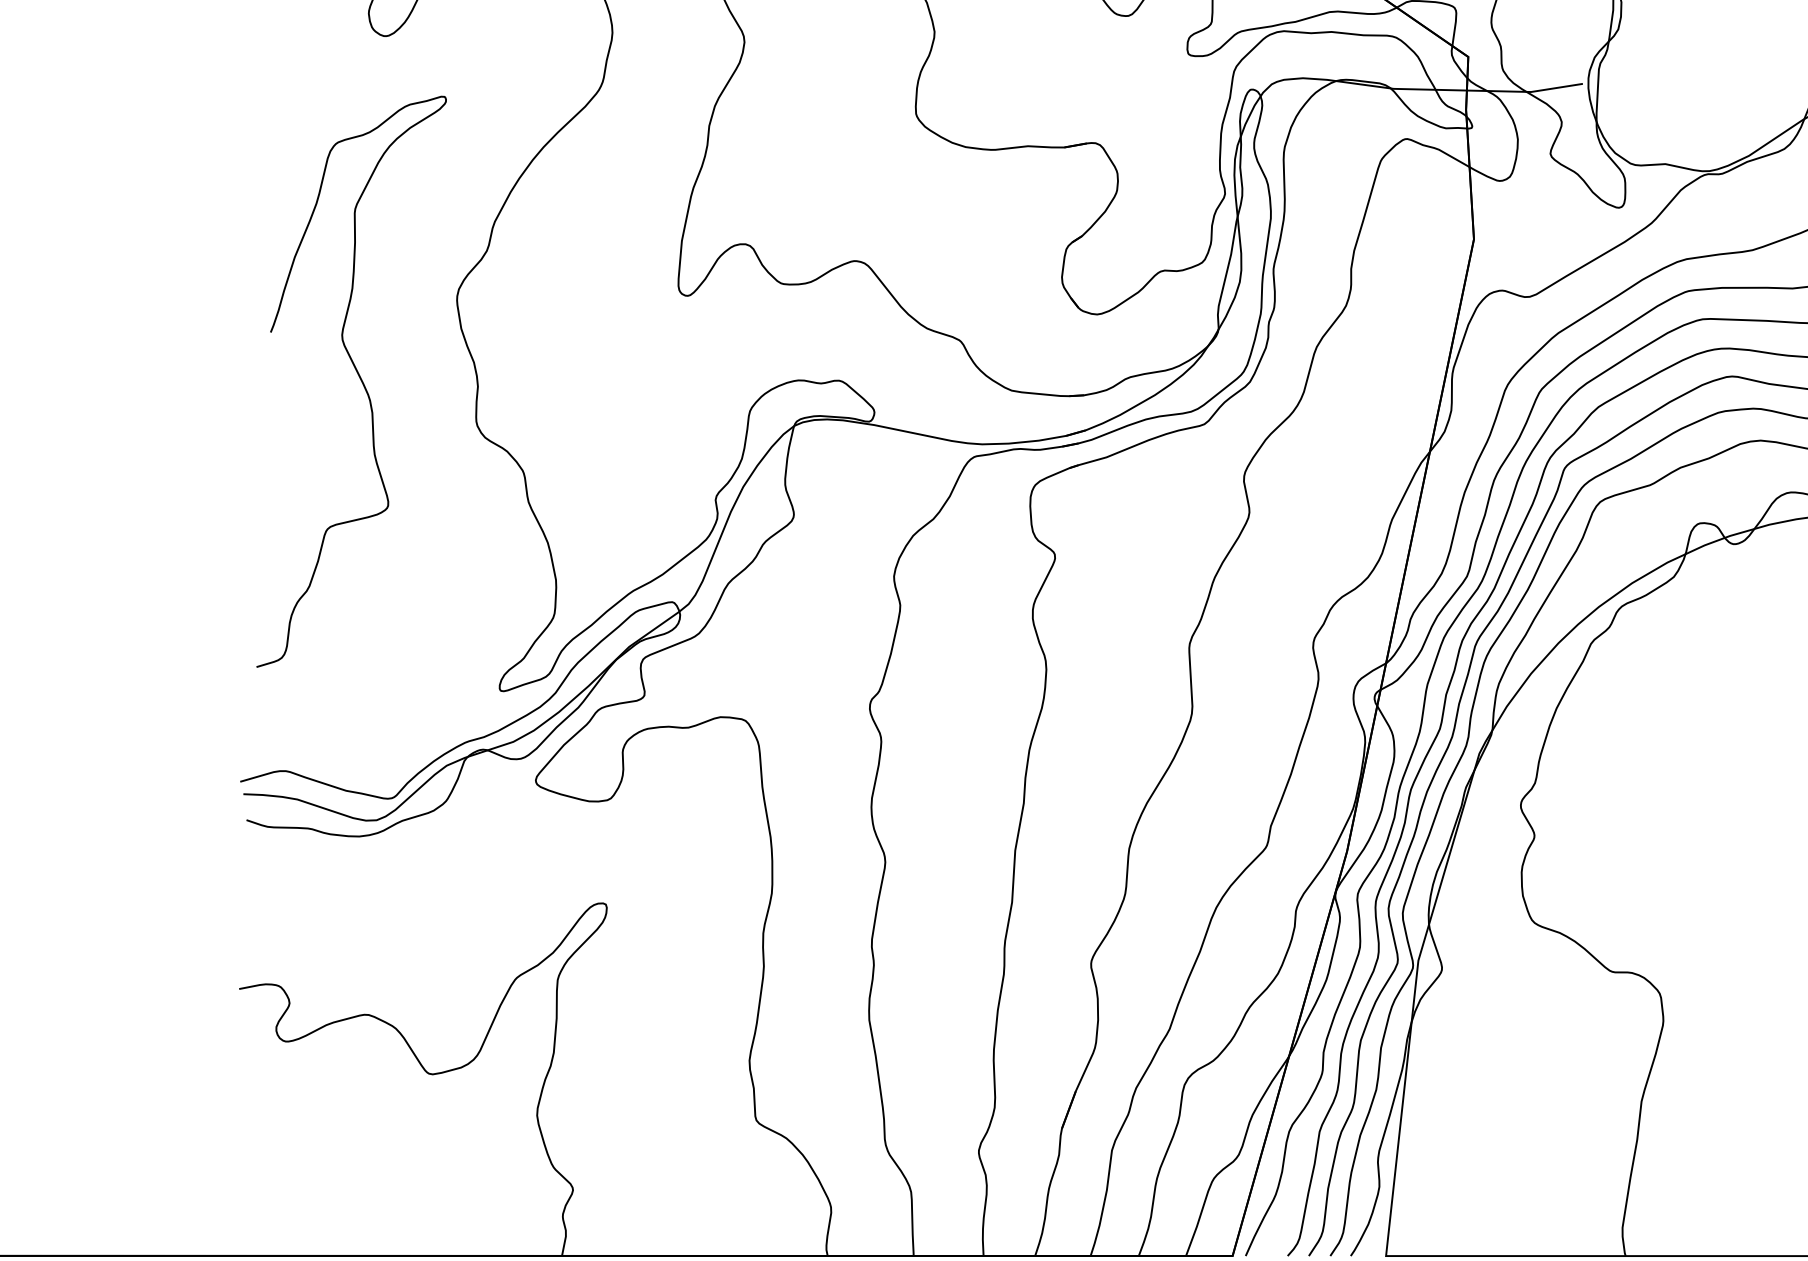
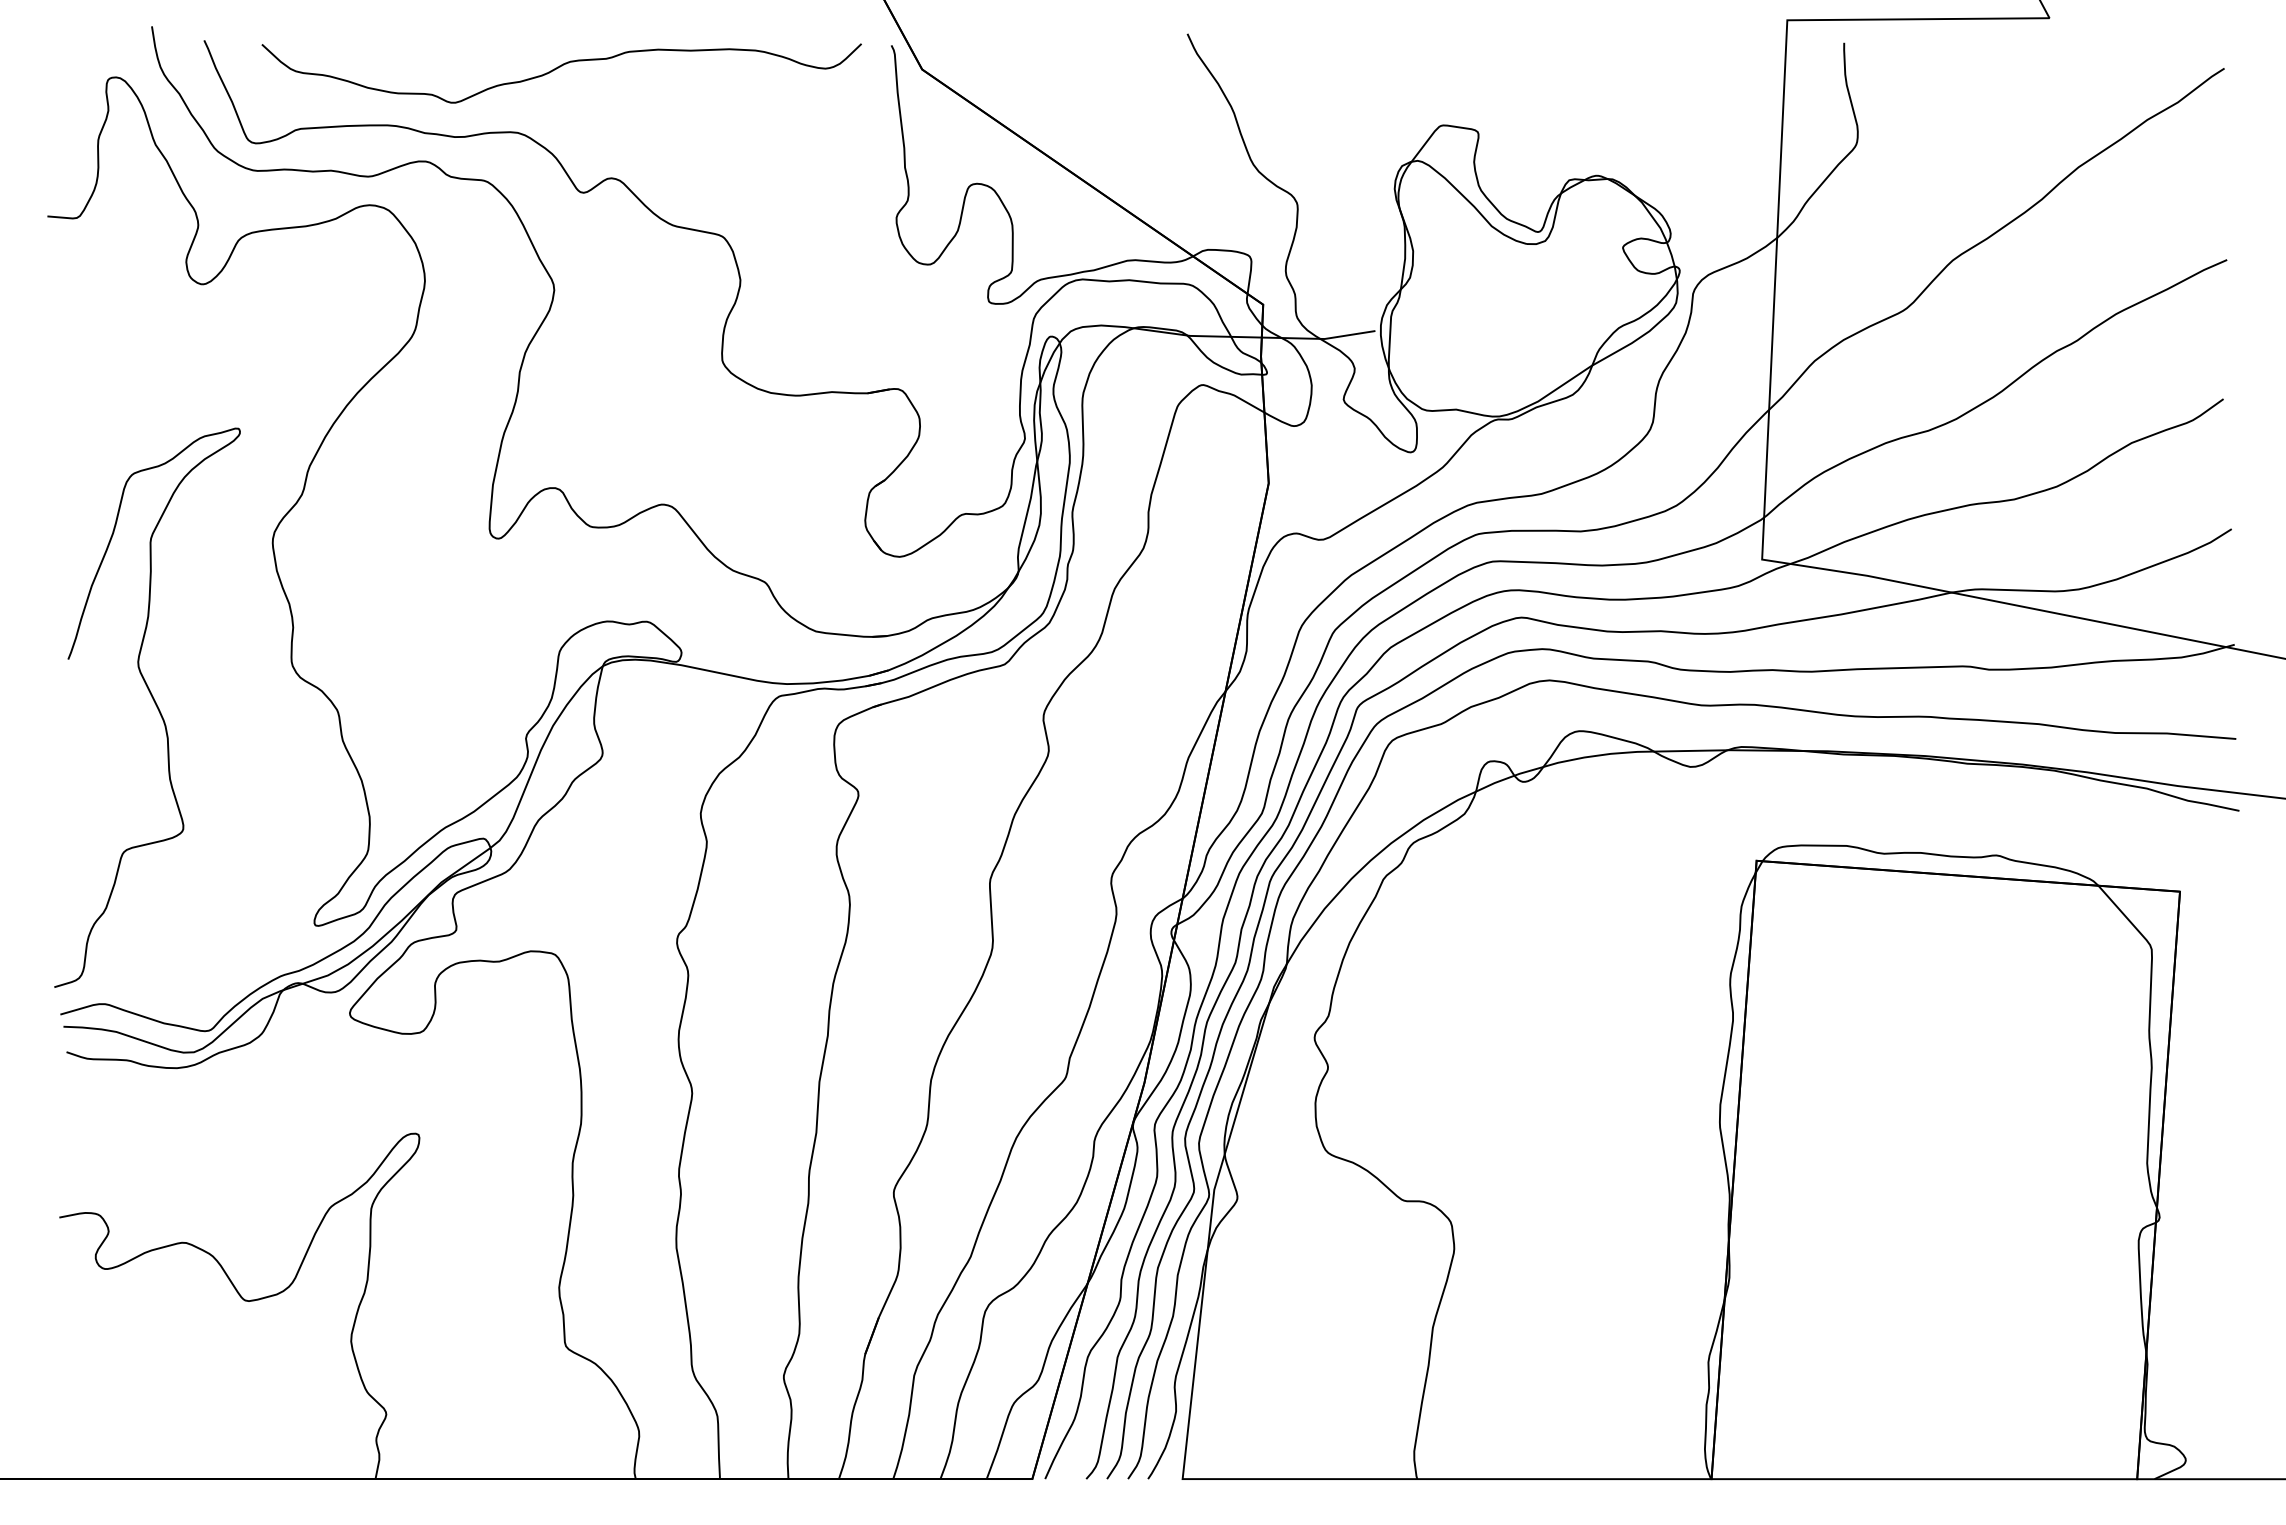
curve: (358, 377) -> (154, 703), moved

